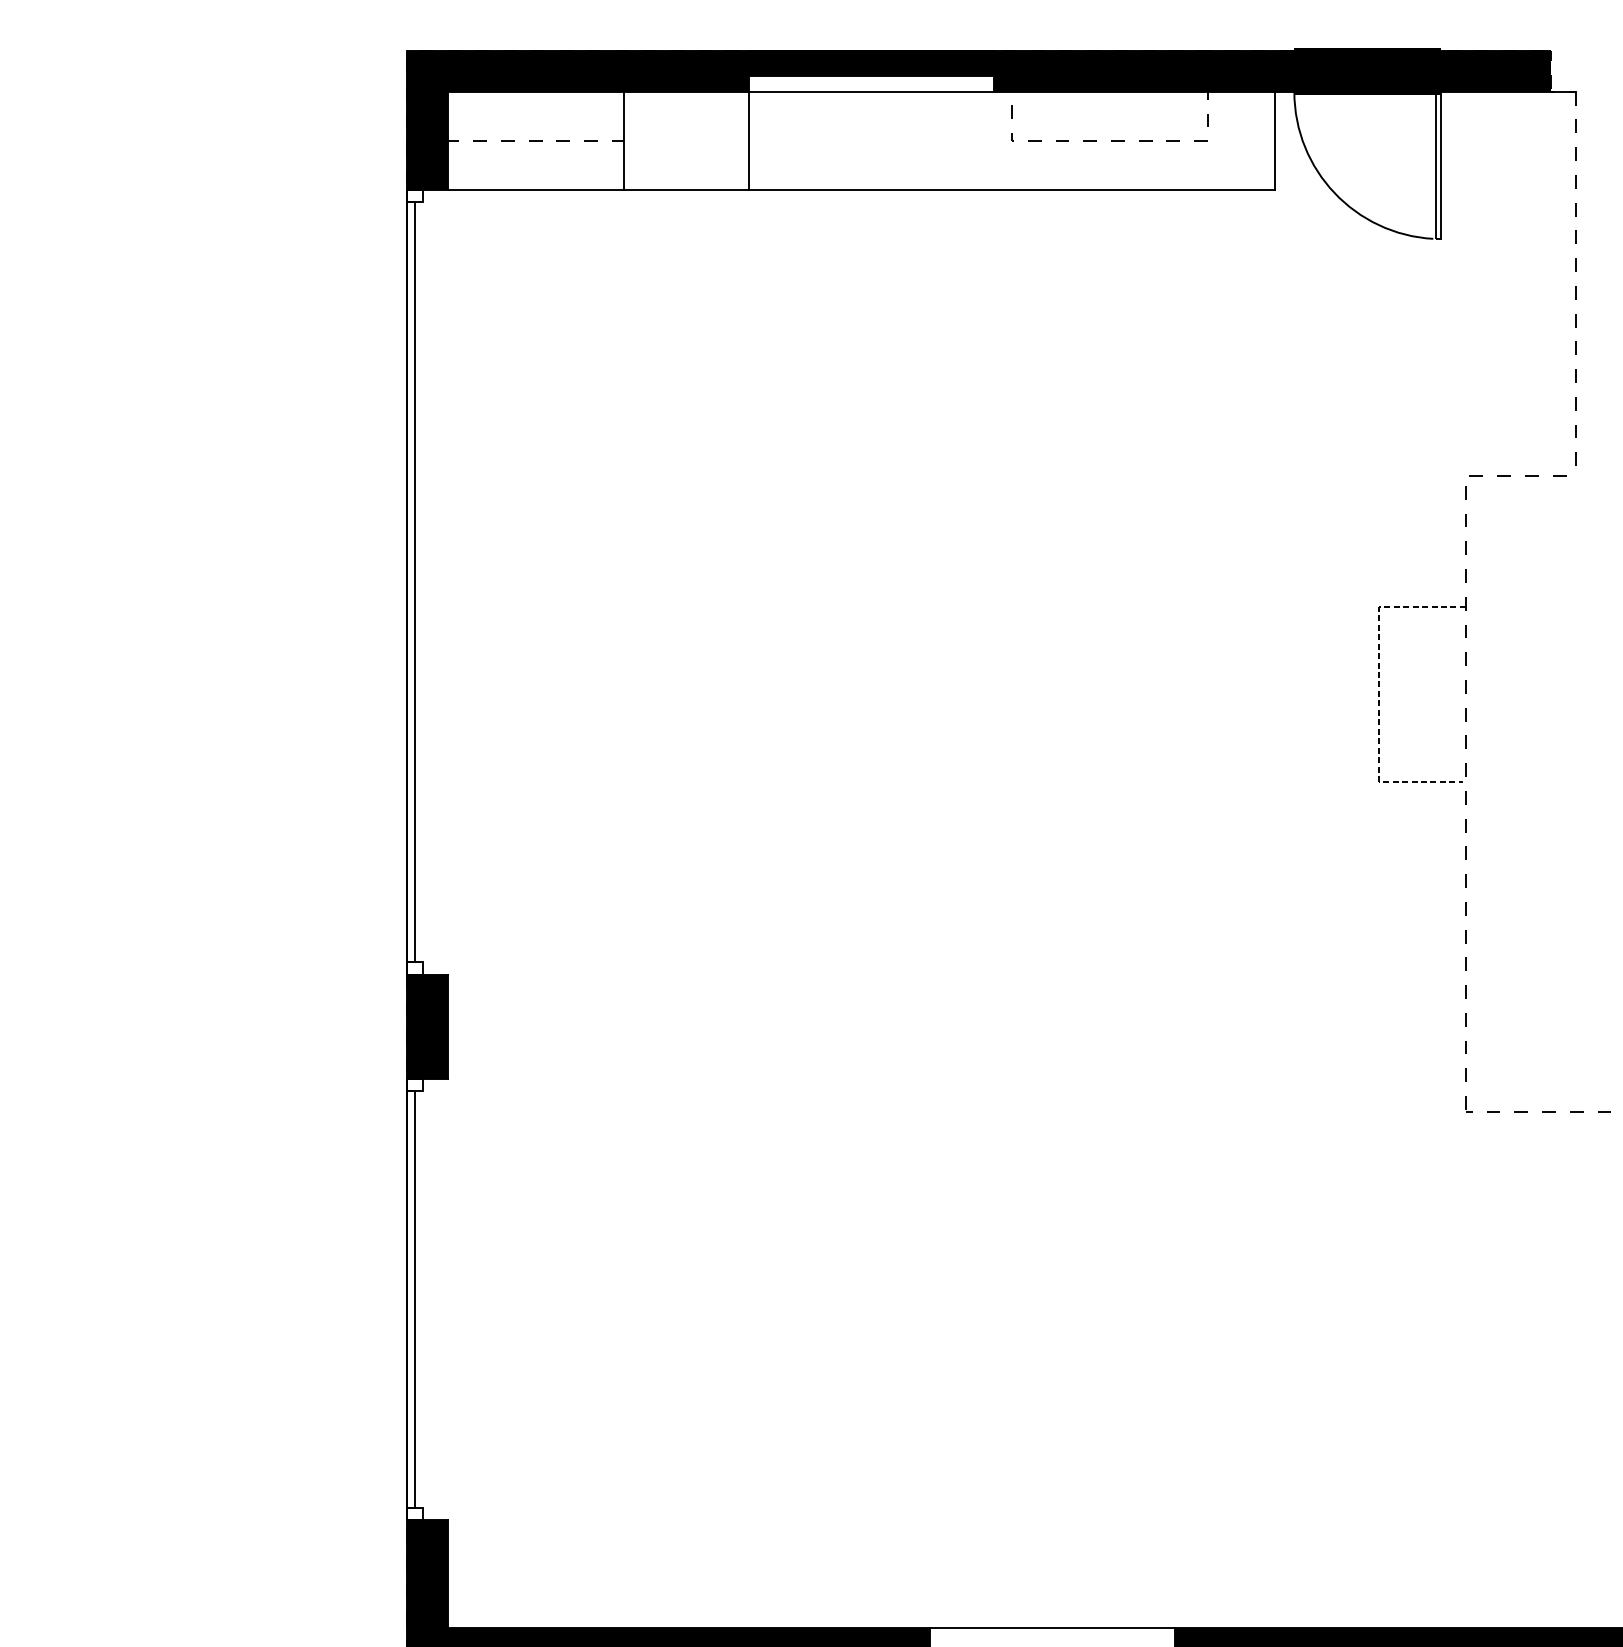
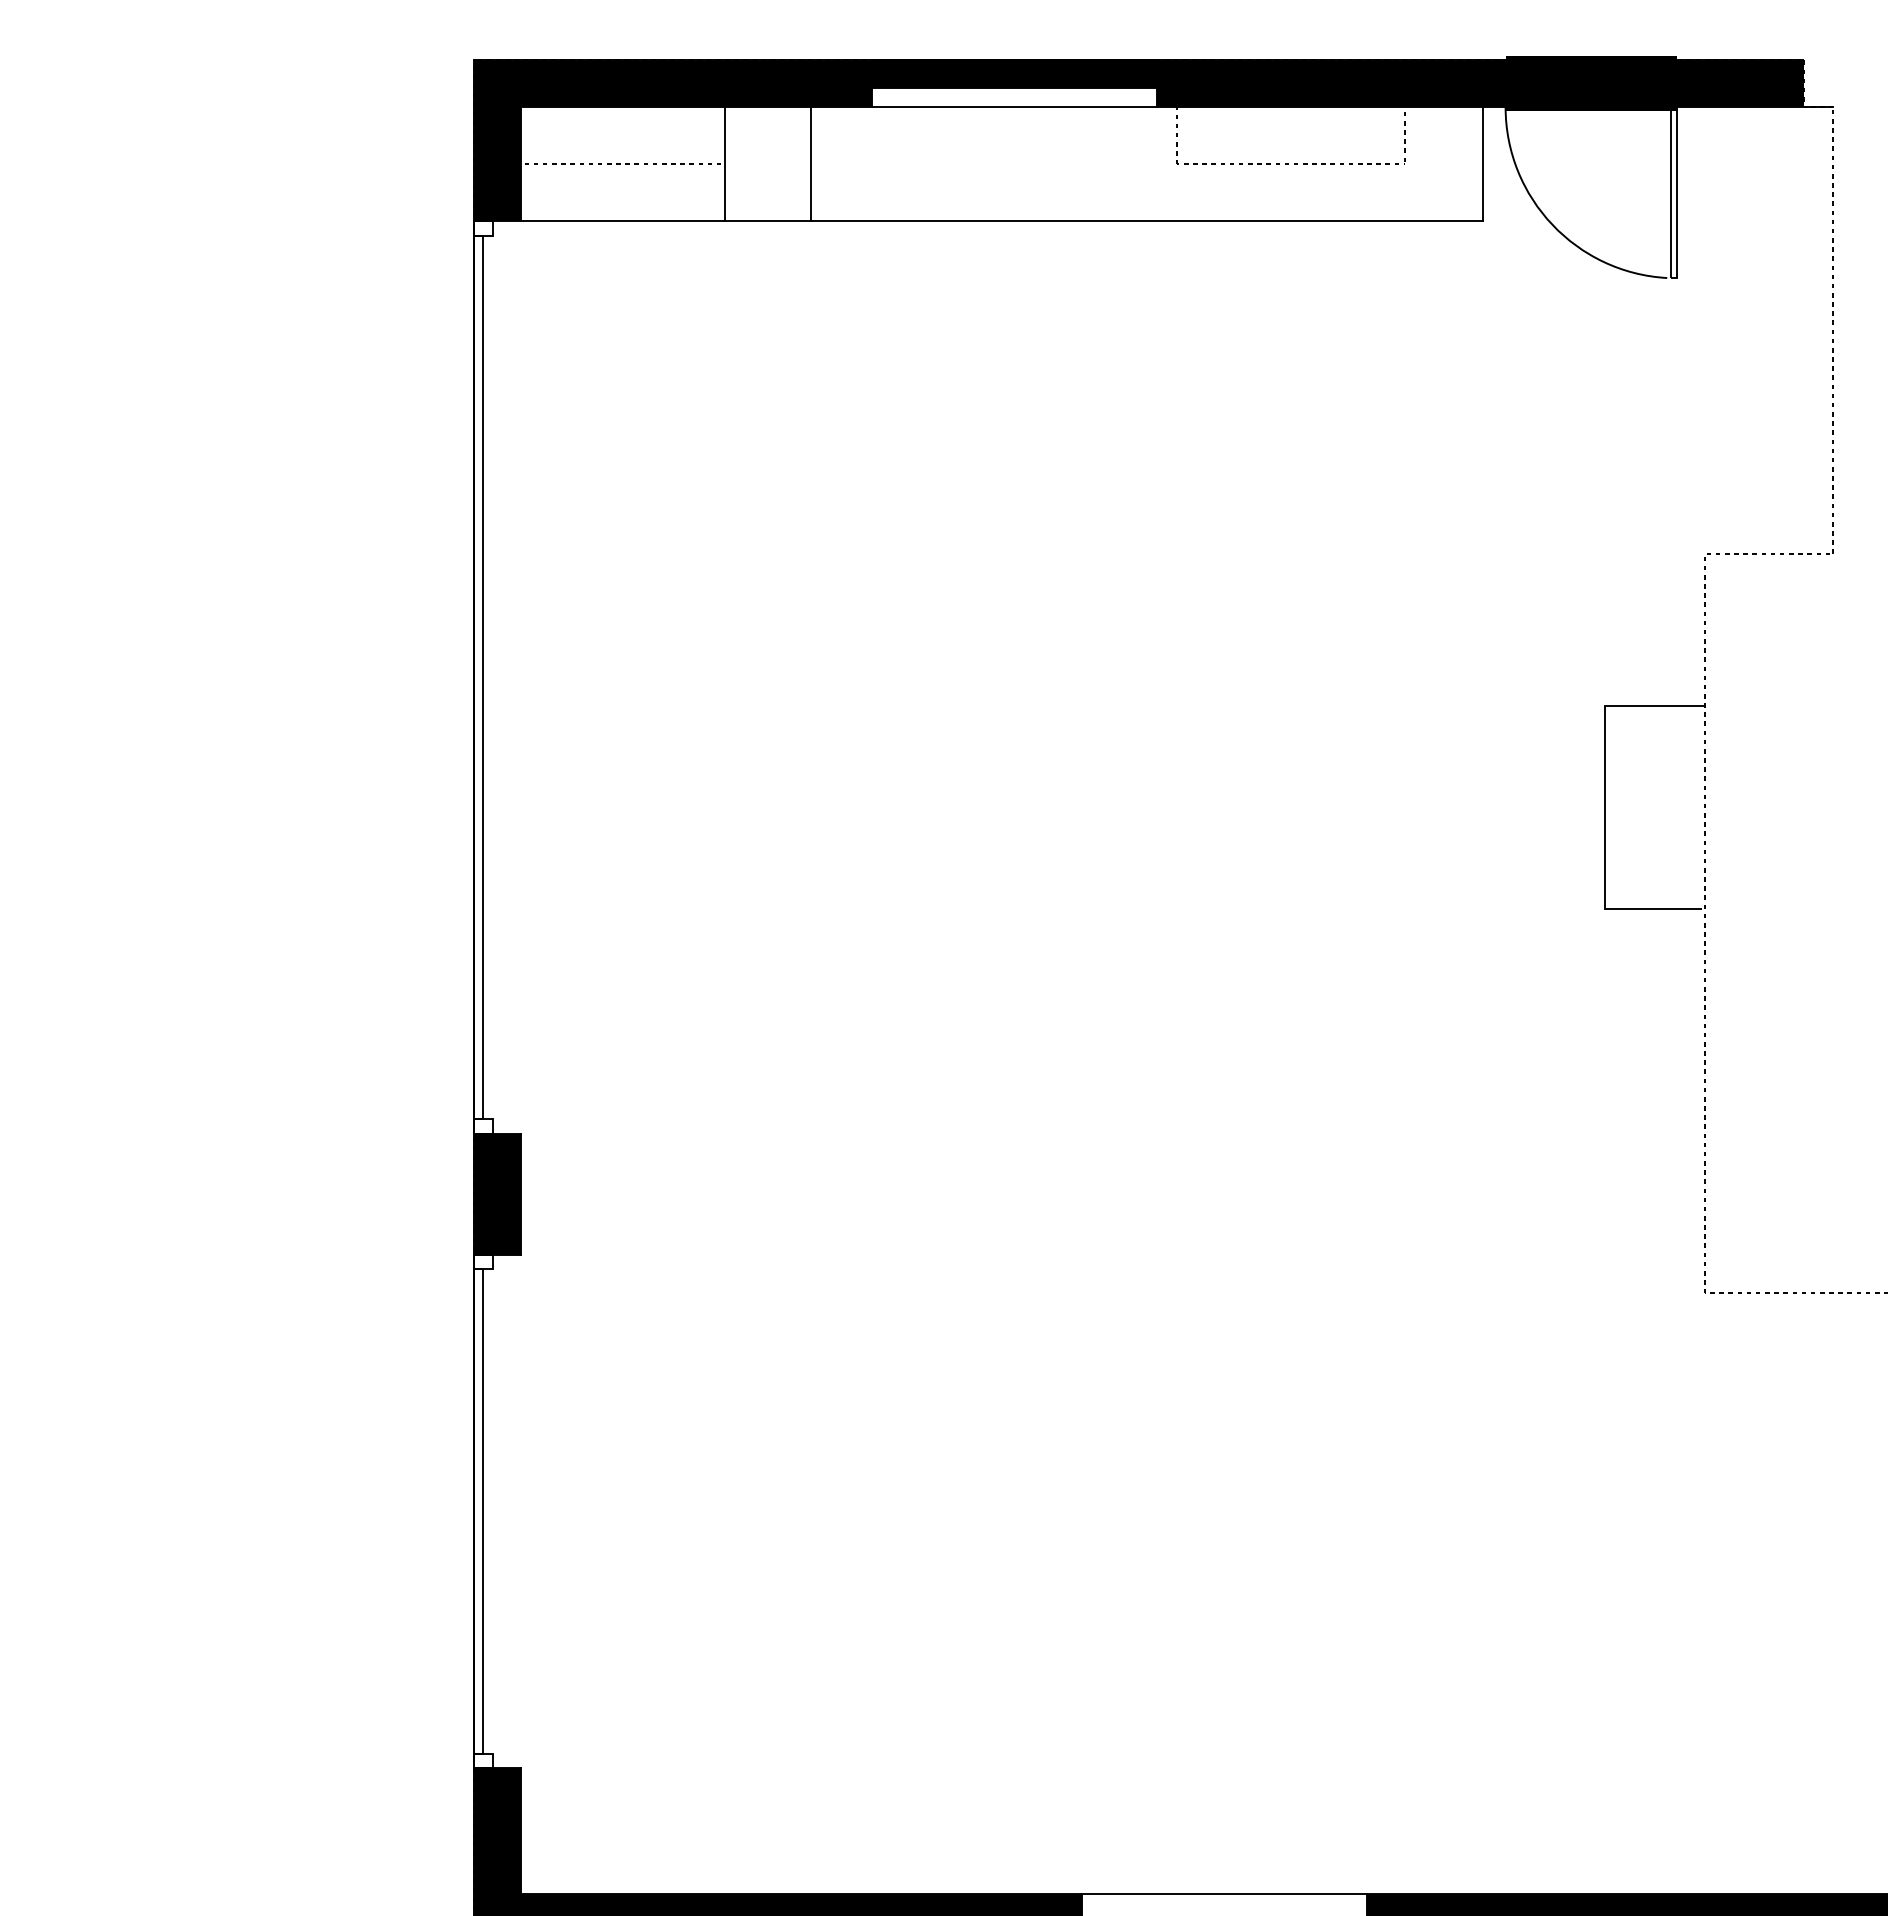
line: (748, 141) -> (810, 164), moved
line: (1379, 693) -> (1604, 806), dashed -> solid

